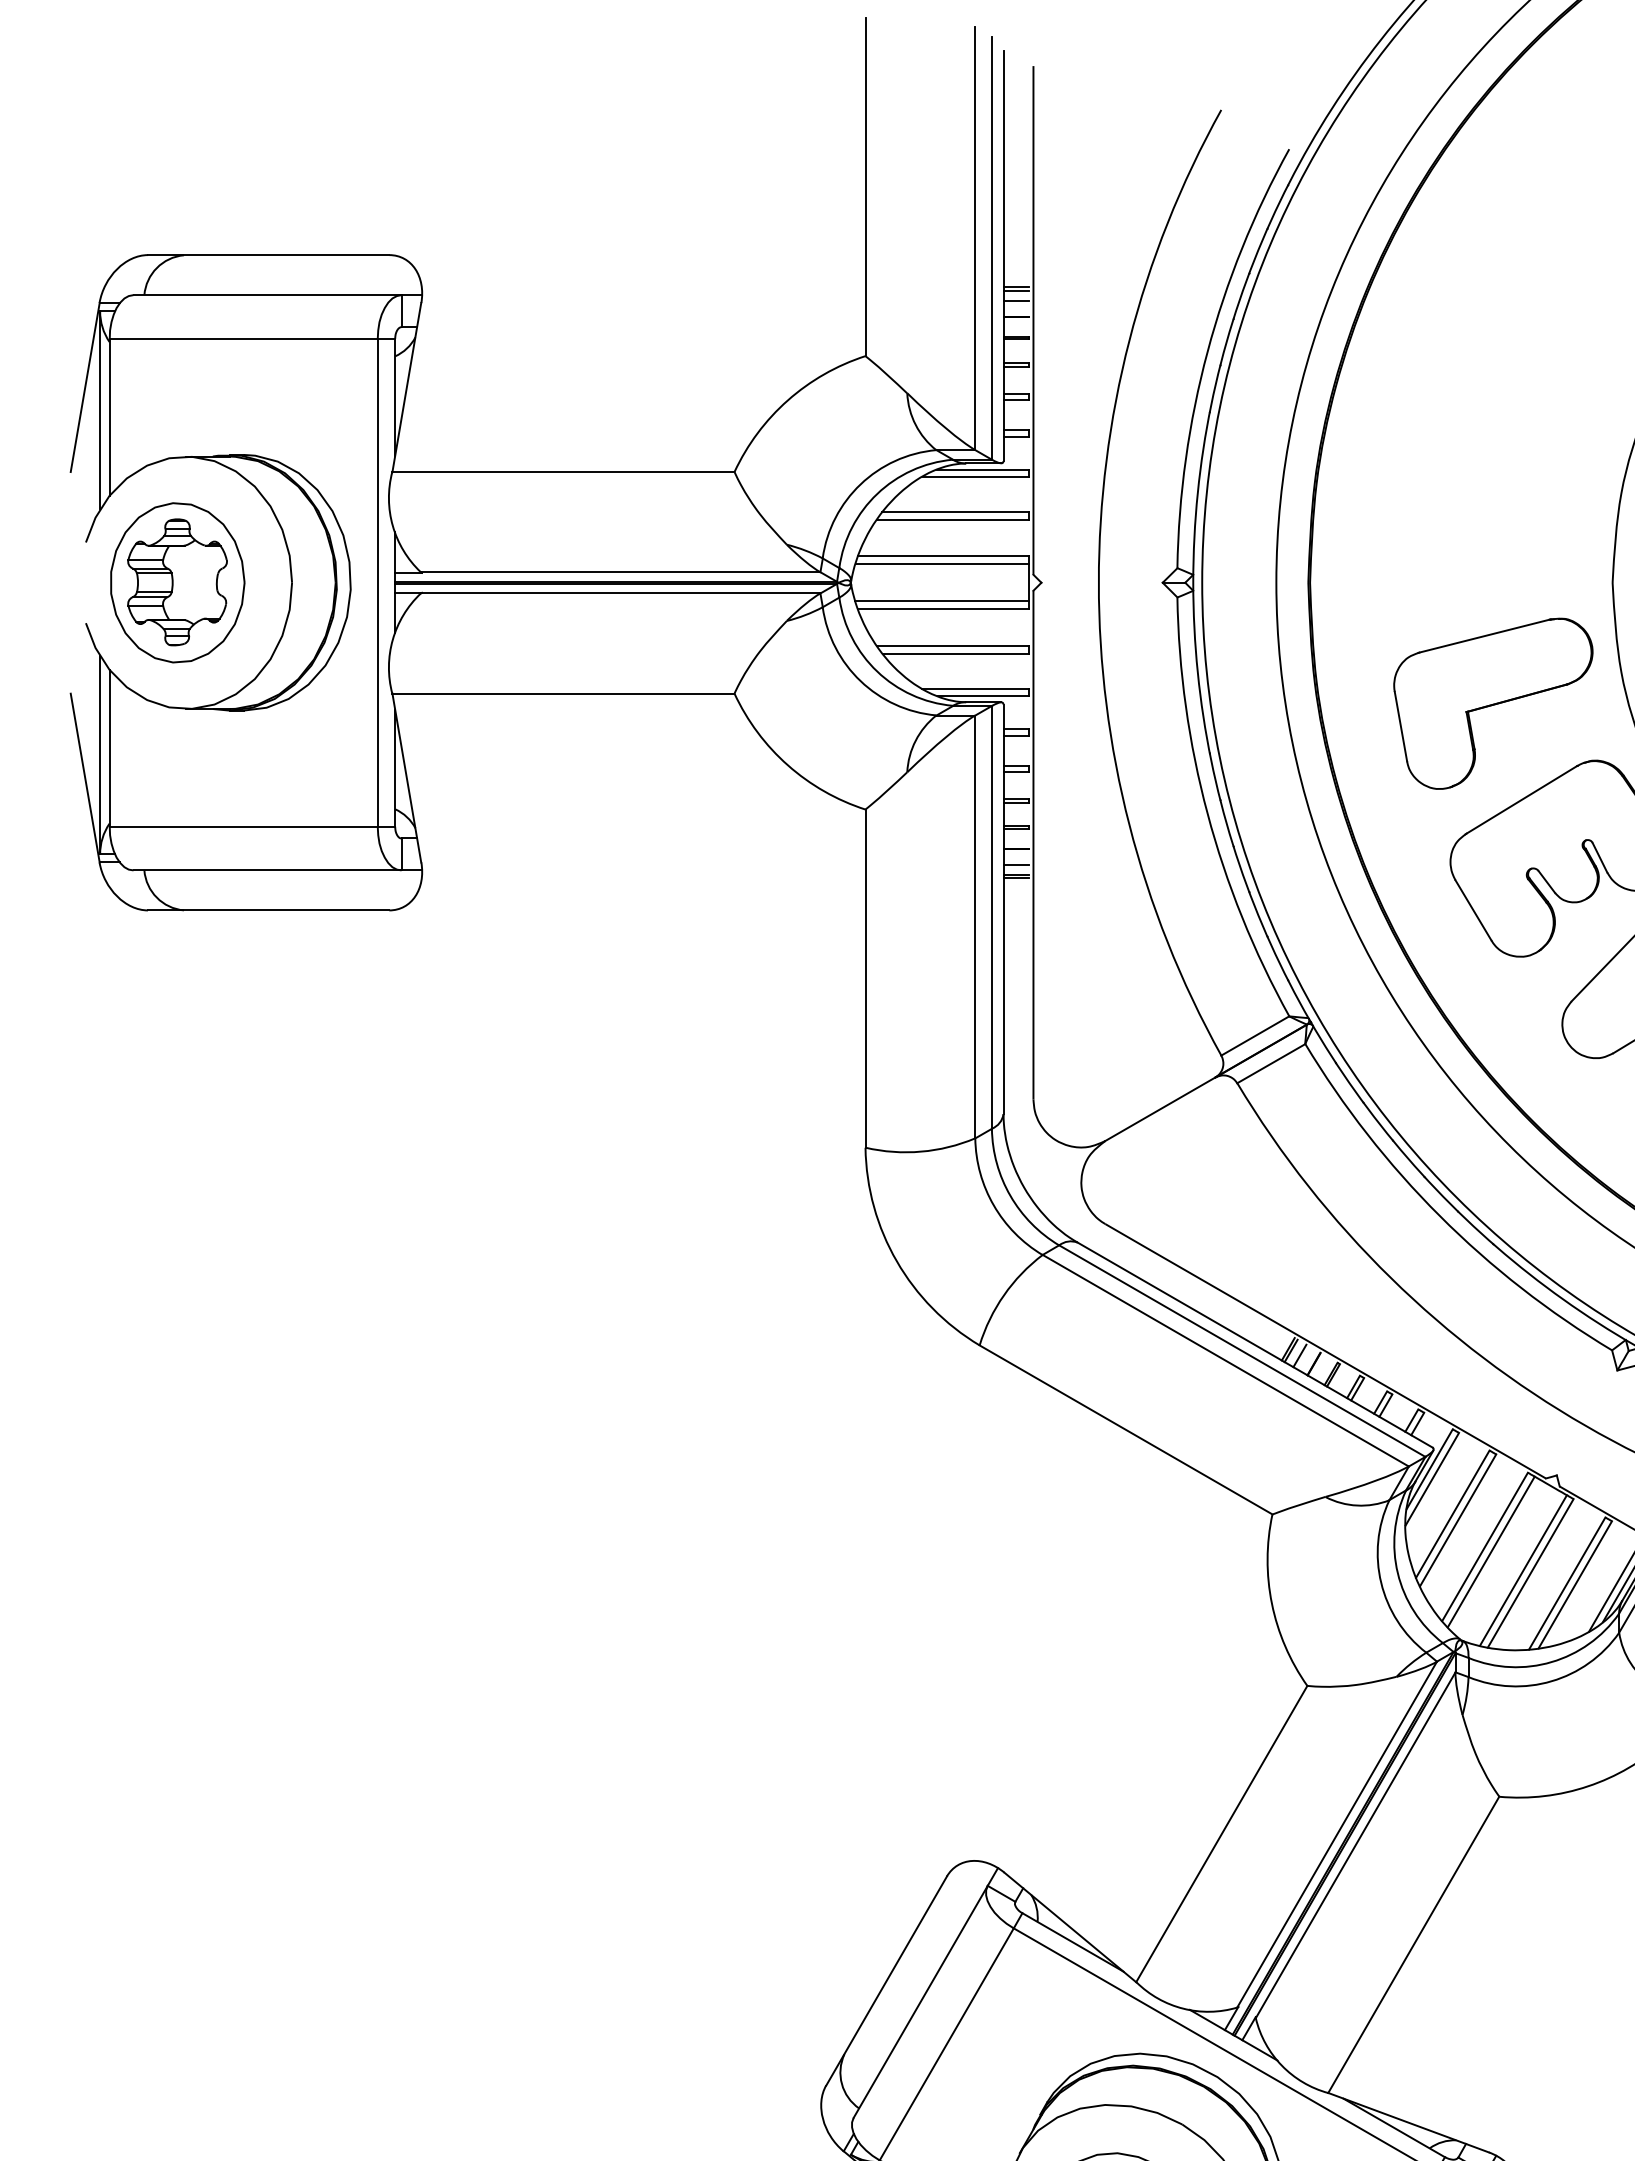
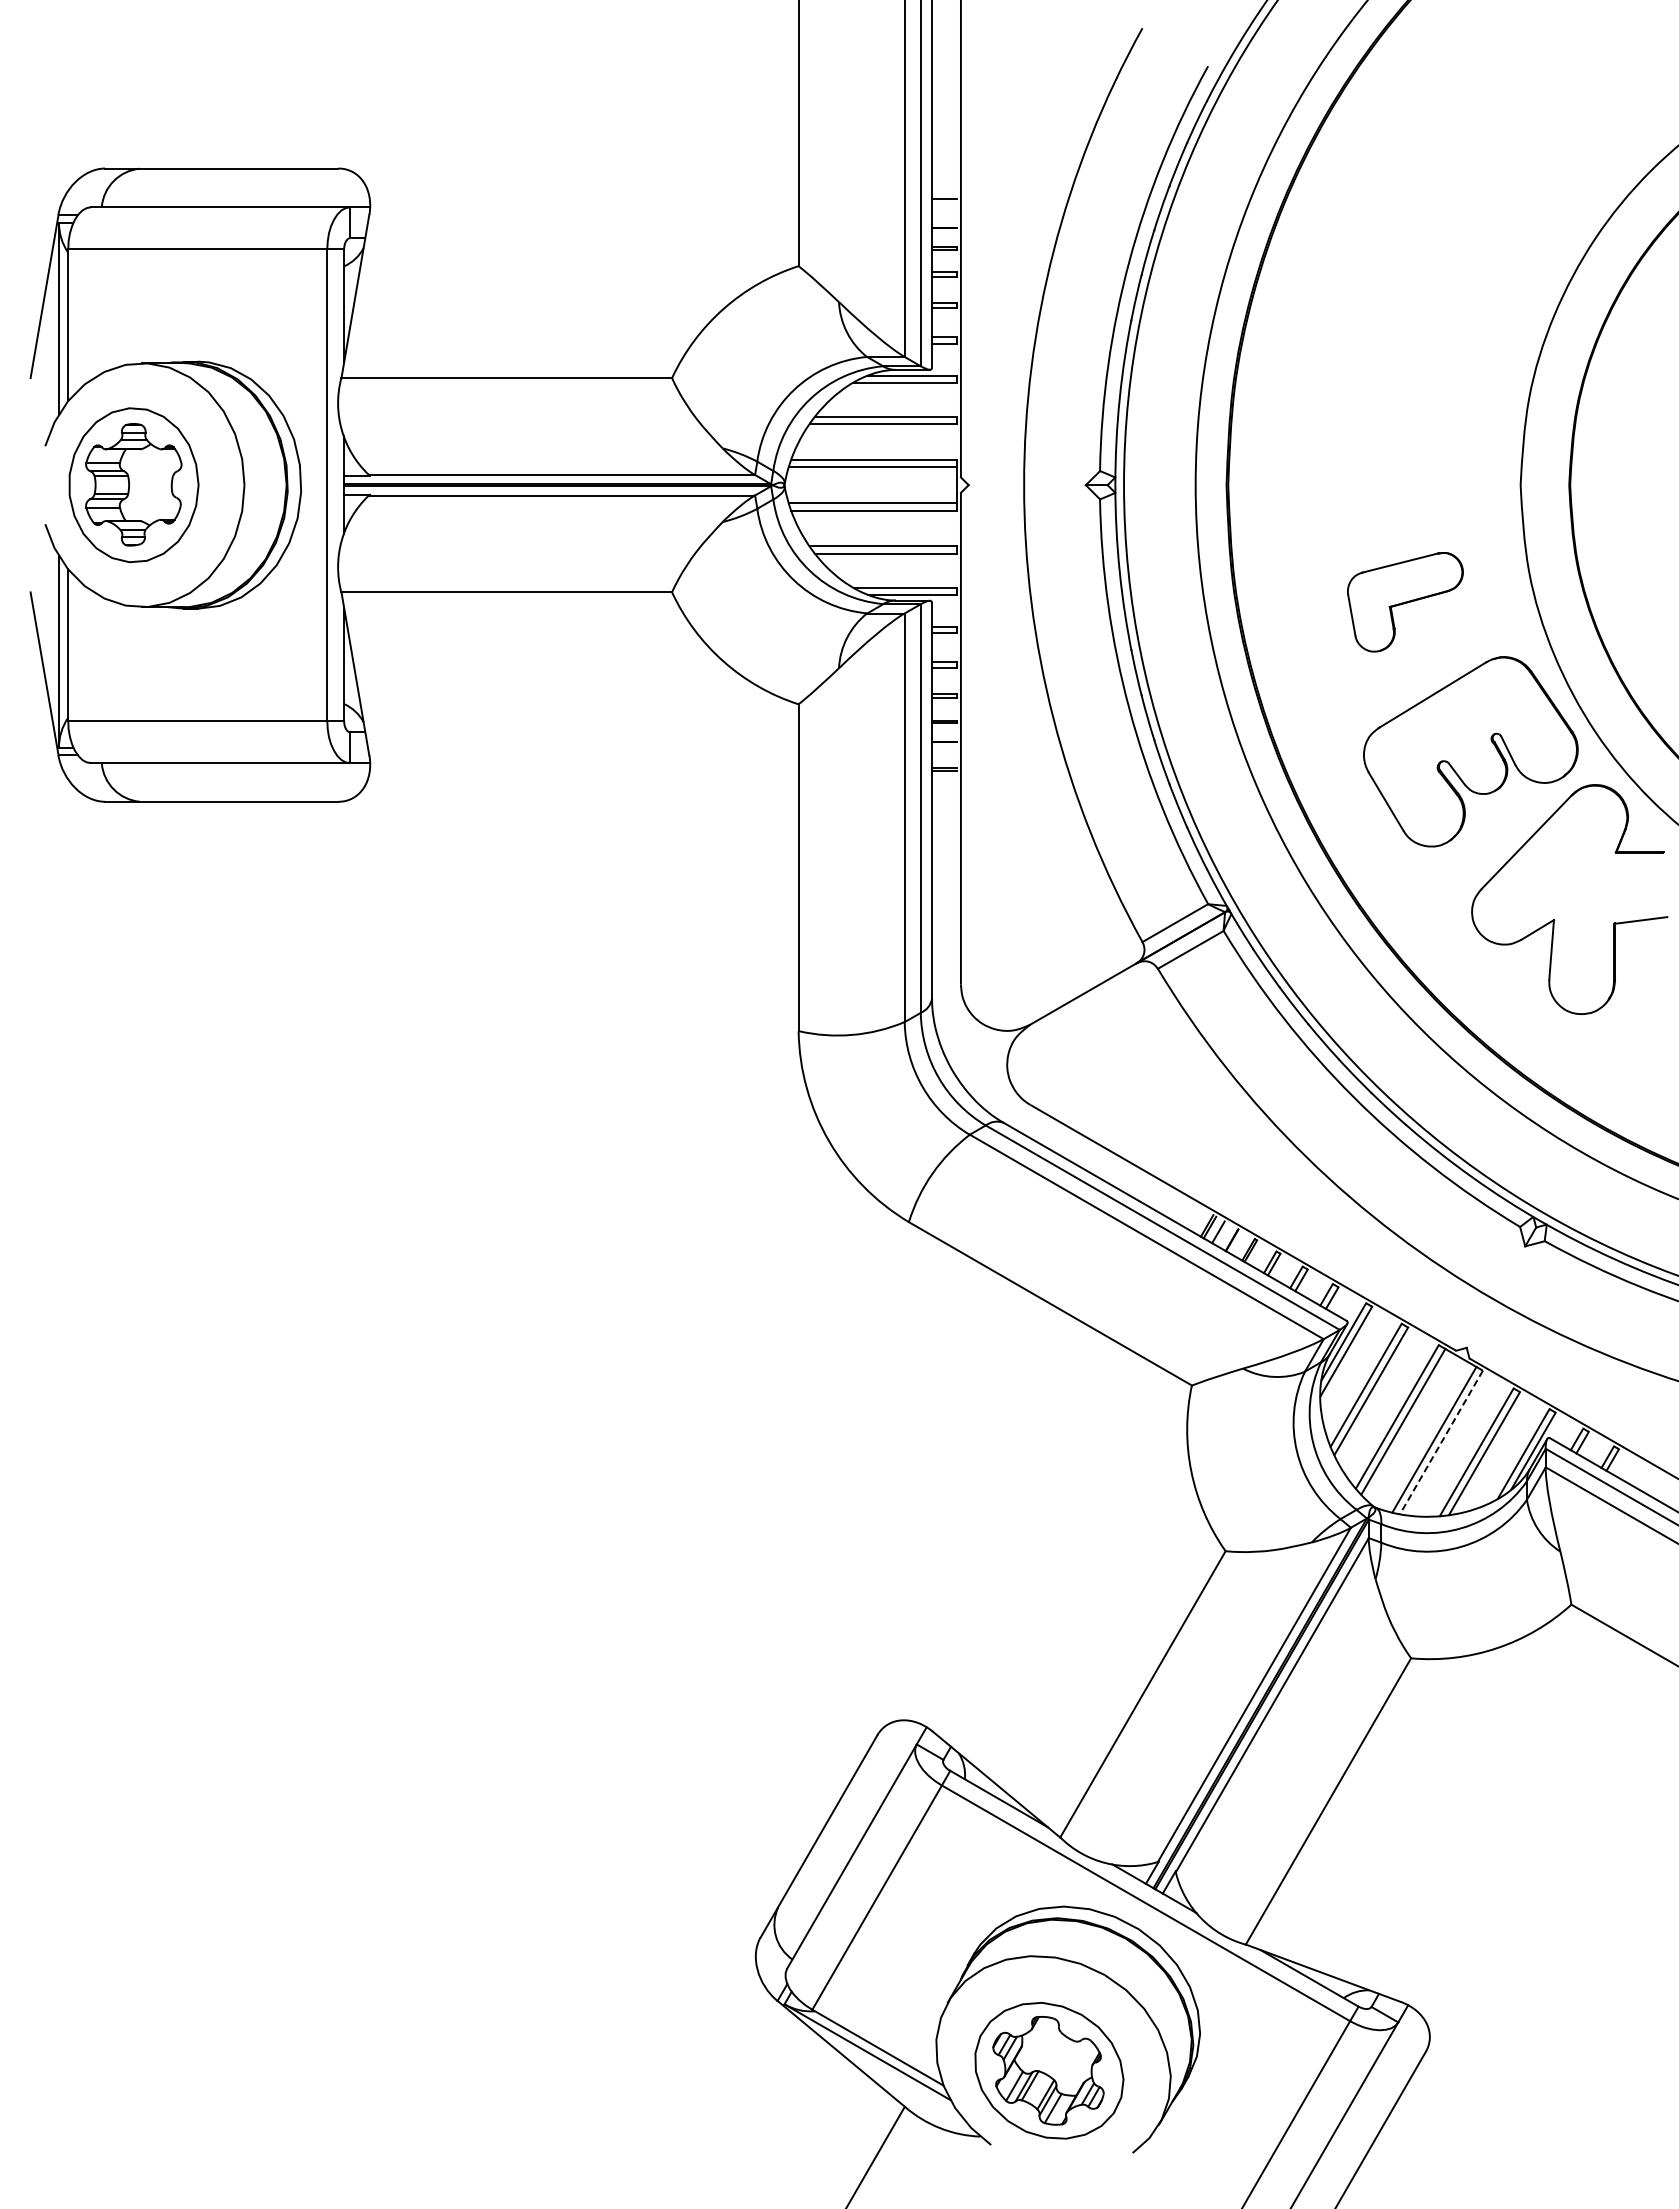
line: (1016, 290) -> (944, 202), removed
line: (1016, 300) -> (944, 212), removed
part: (1493, 704) -> (1405, 602), size x0.6
line: (1016, 865) -> (944, 758), removed
line: (1530, 1573) -> (1441, 1442), solid -> dashed

